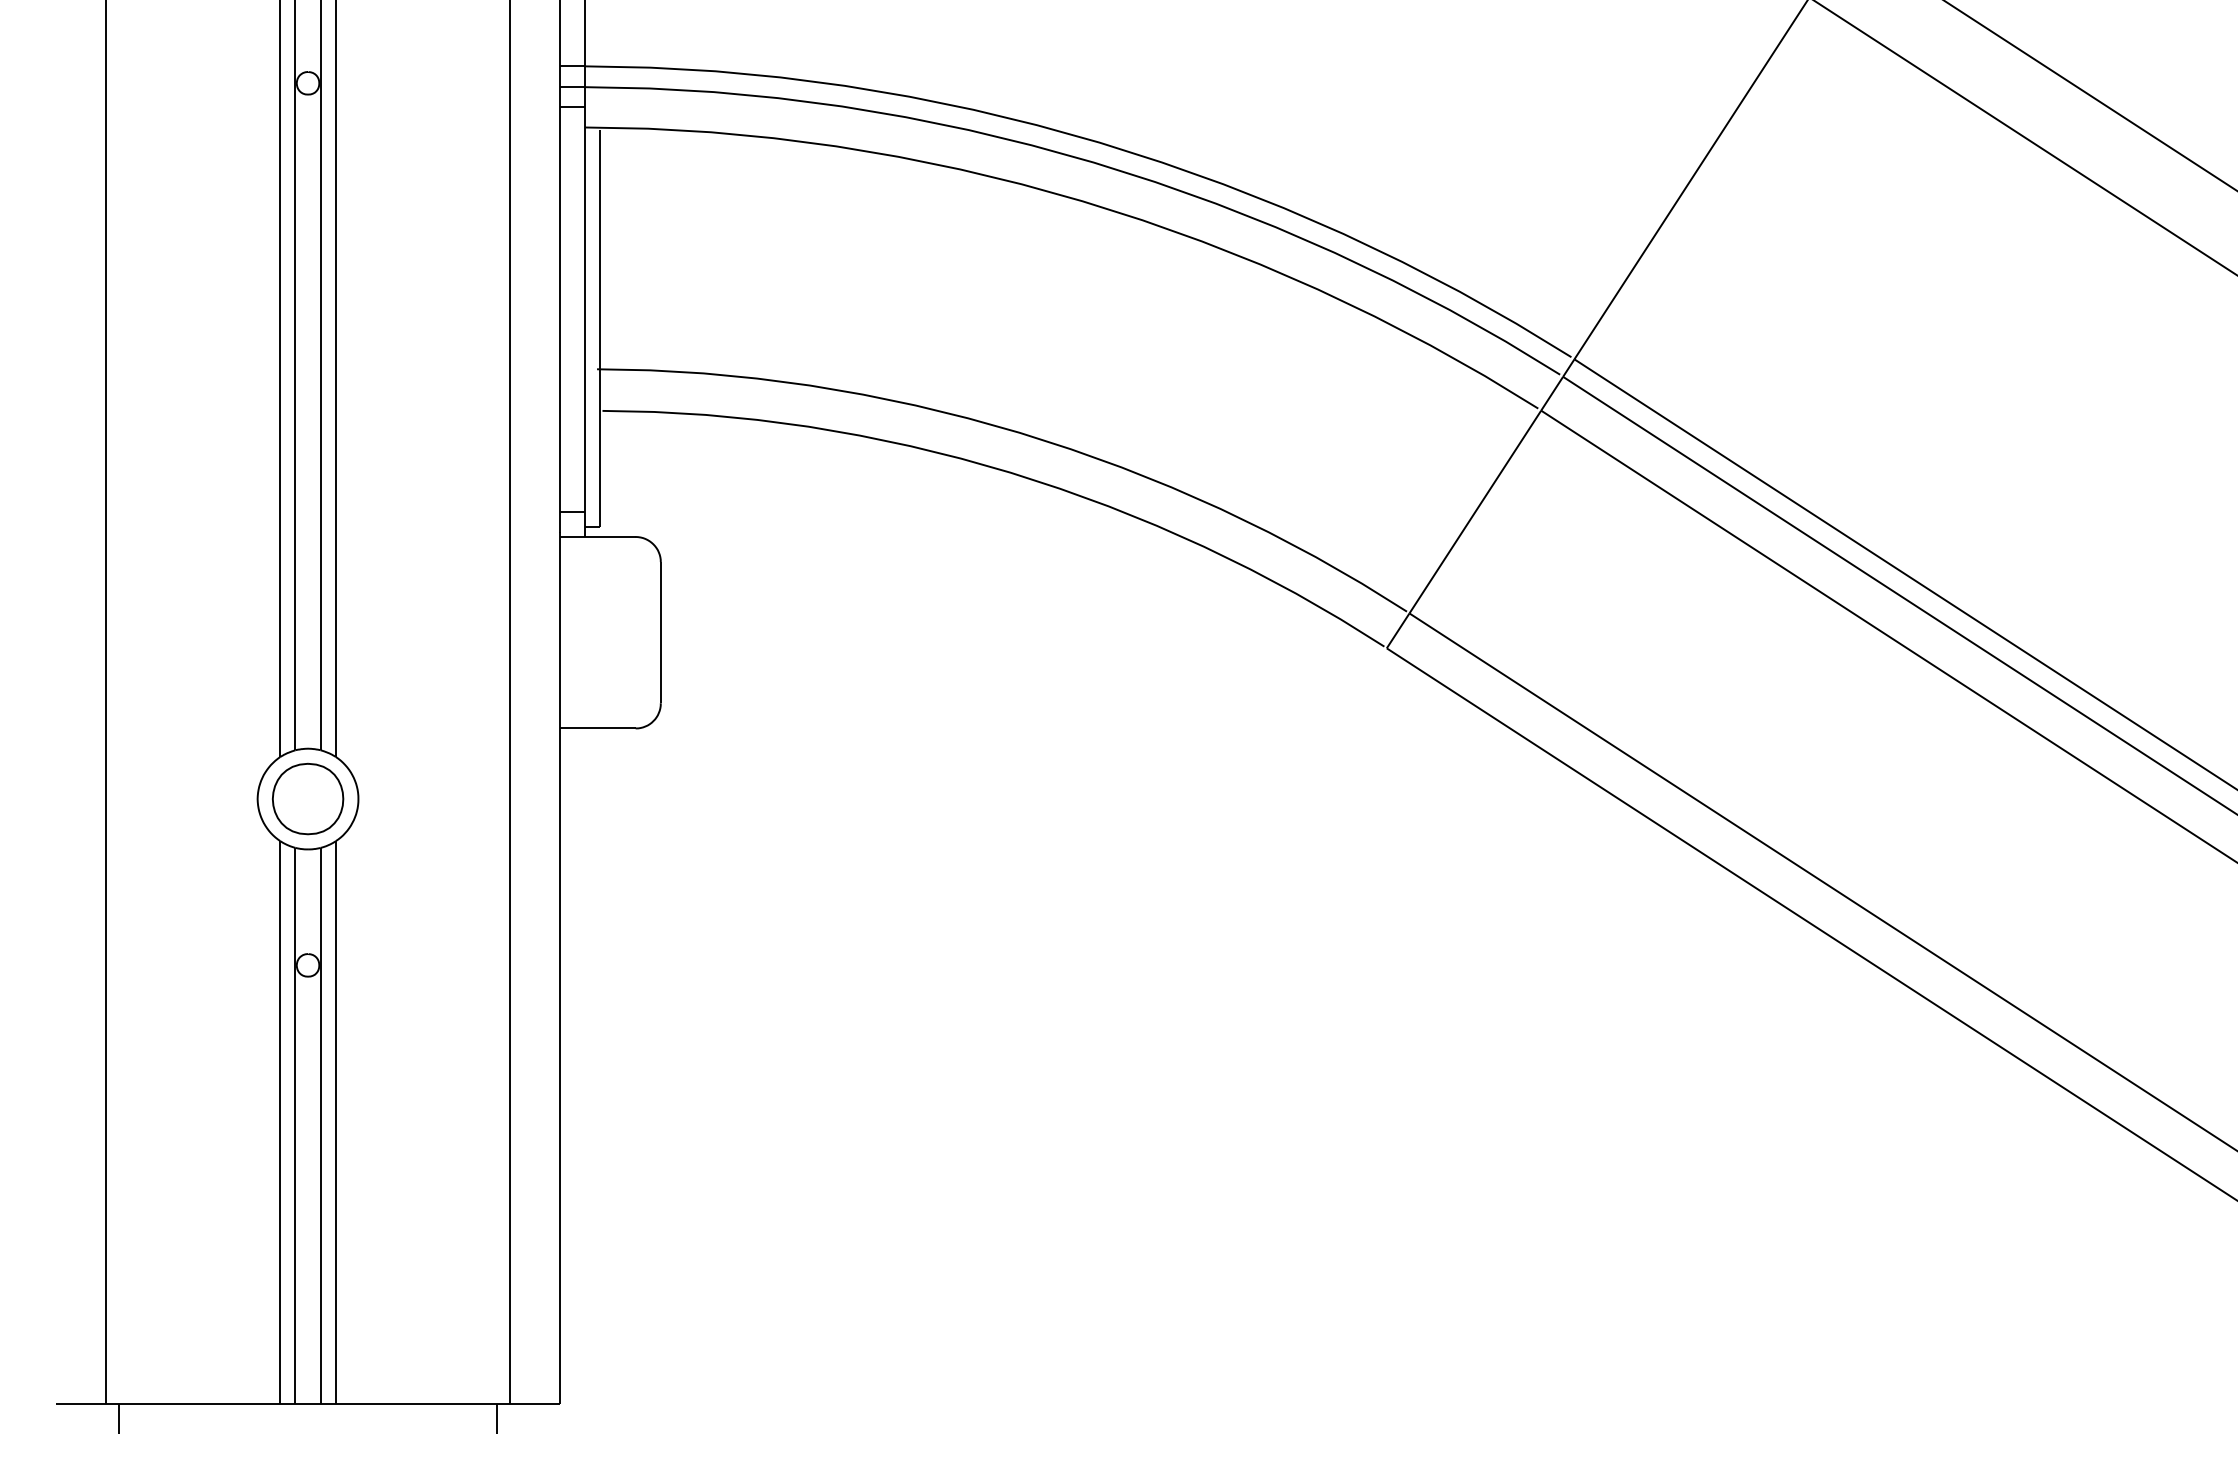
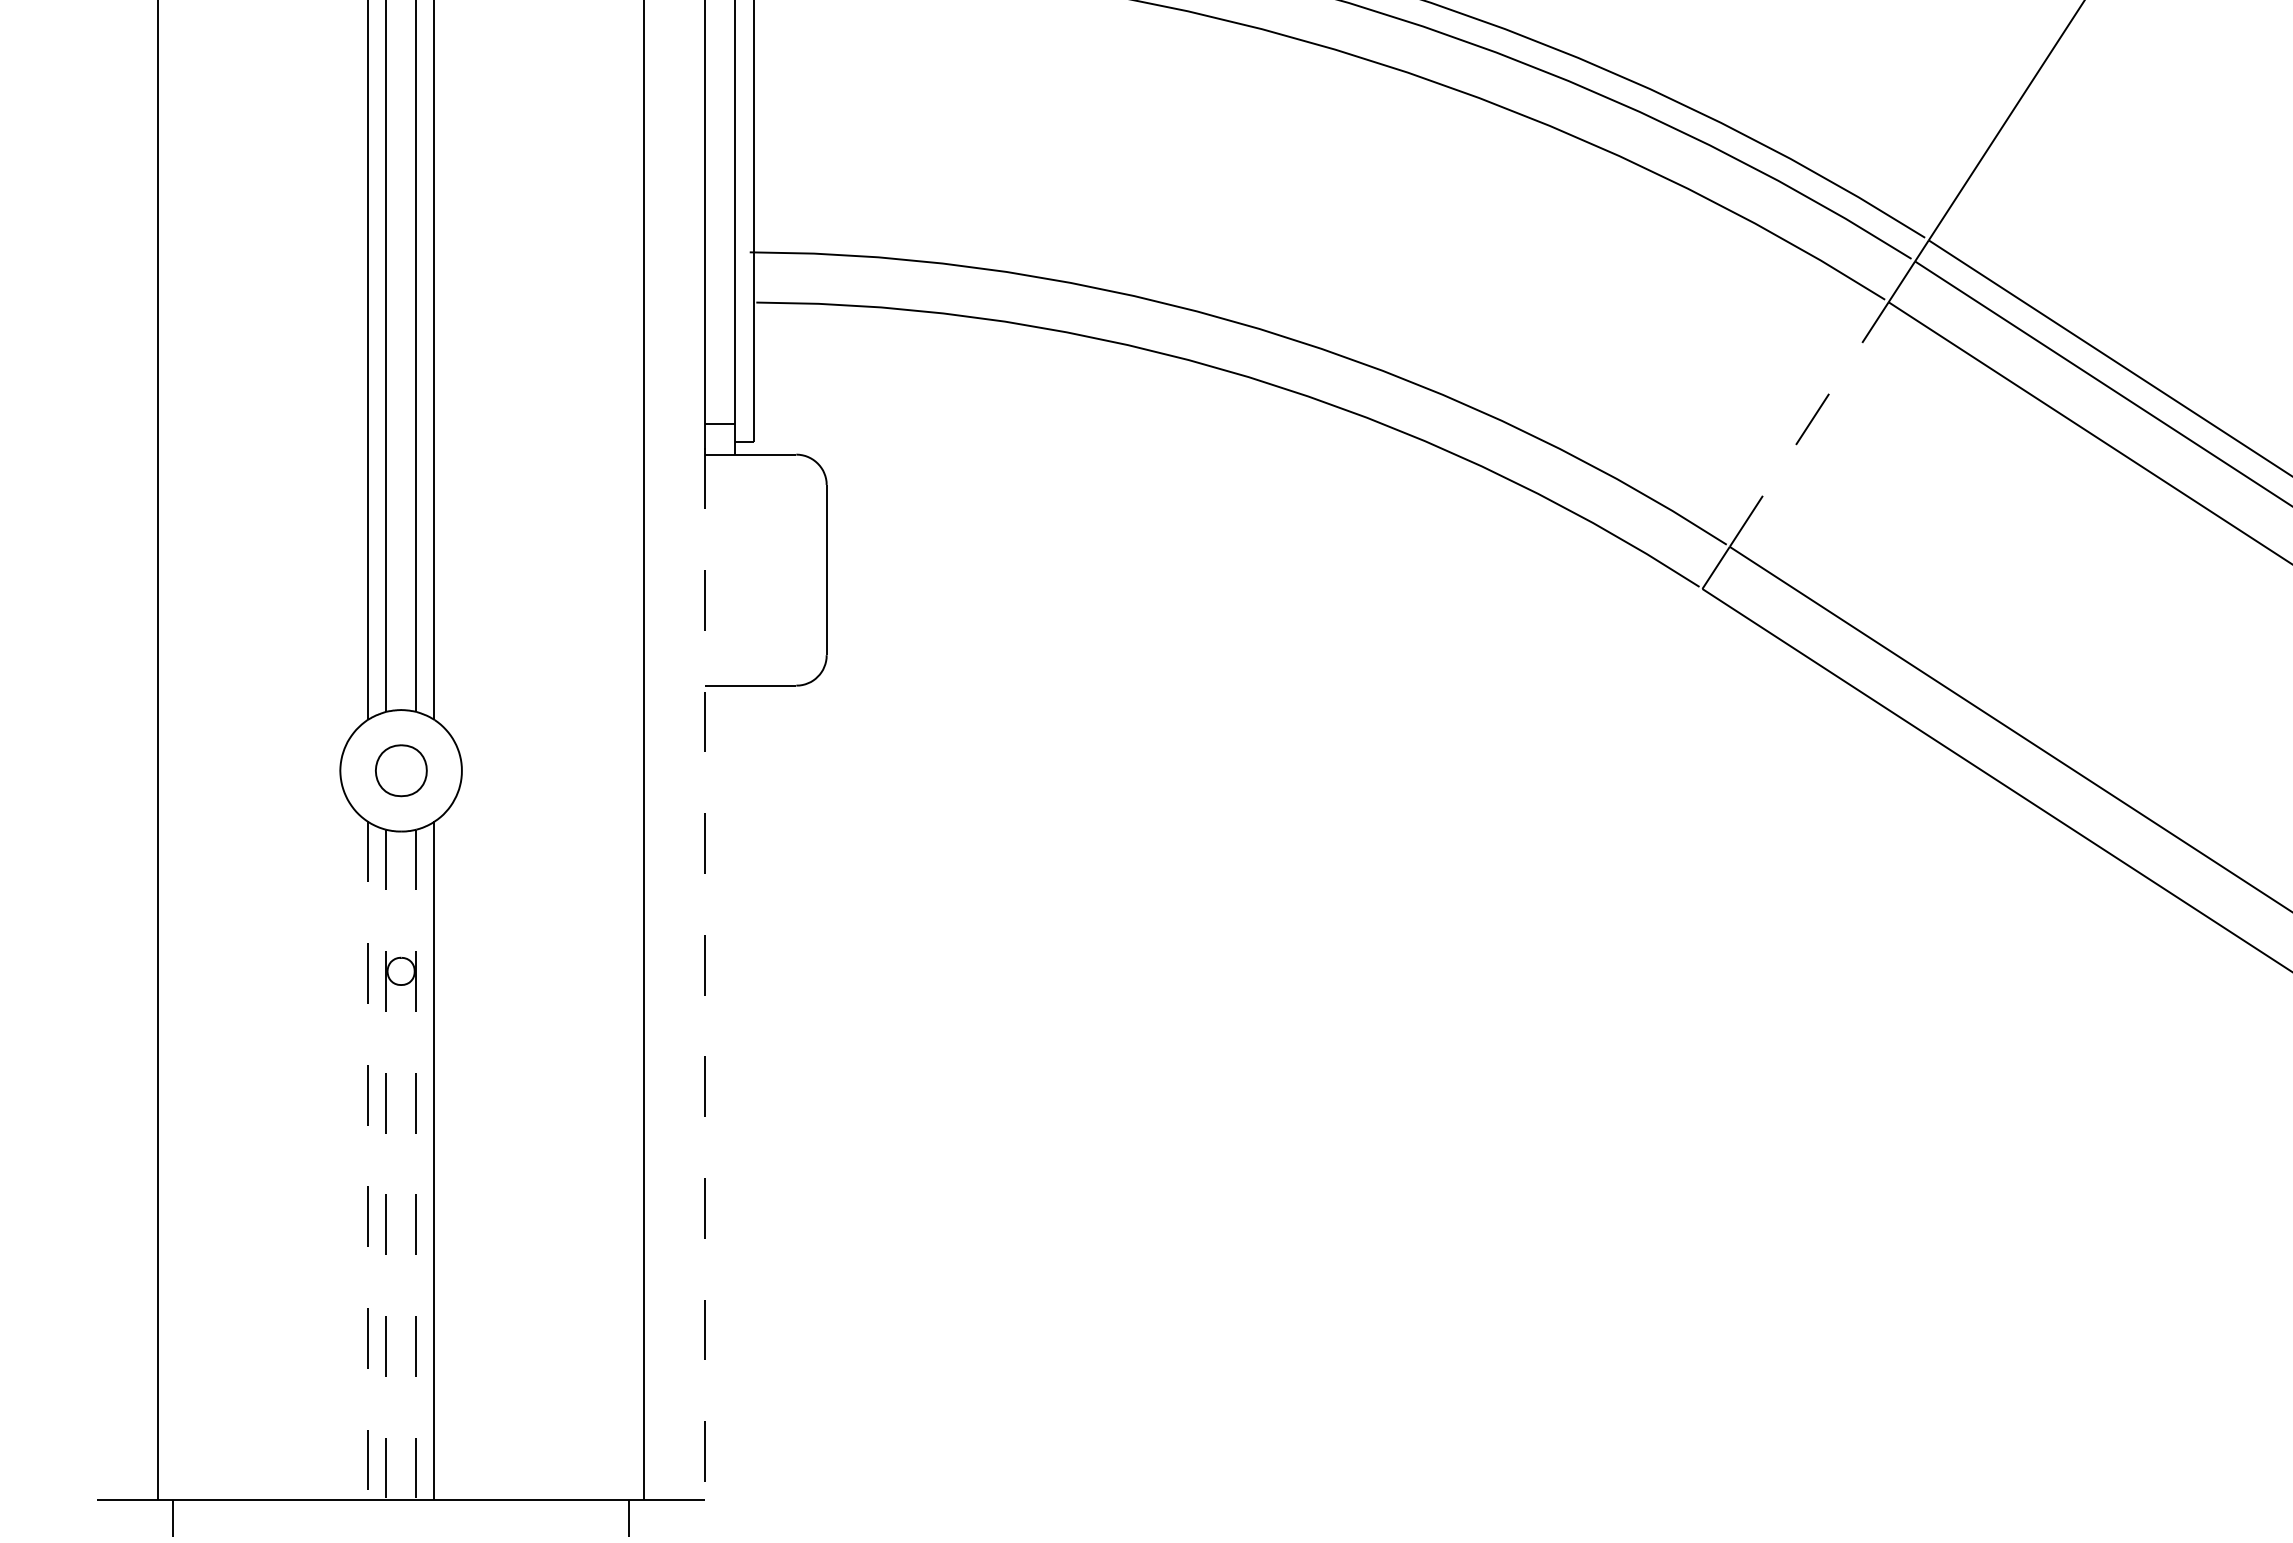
line: (1475, 512) -> (1809, 425), solid -> dashed
part: (308, 798) -> (401, 770), size x0.6
line: (560, 968) -> (705, 975), solid -> dashed
line: (280, 1122) -> (367, 1160), solid -> dashed
line: (295, 1126) -> (385, 1165), solid -> dashed
line: (320, 1126) -> (416, 1165), solid -> dashed

